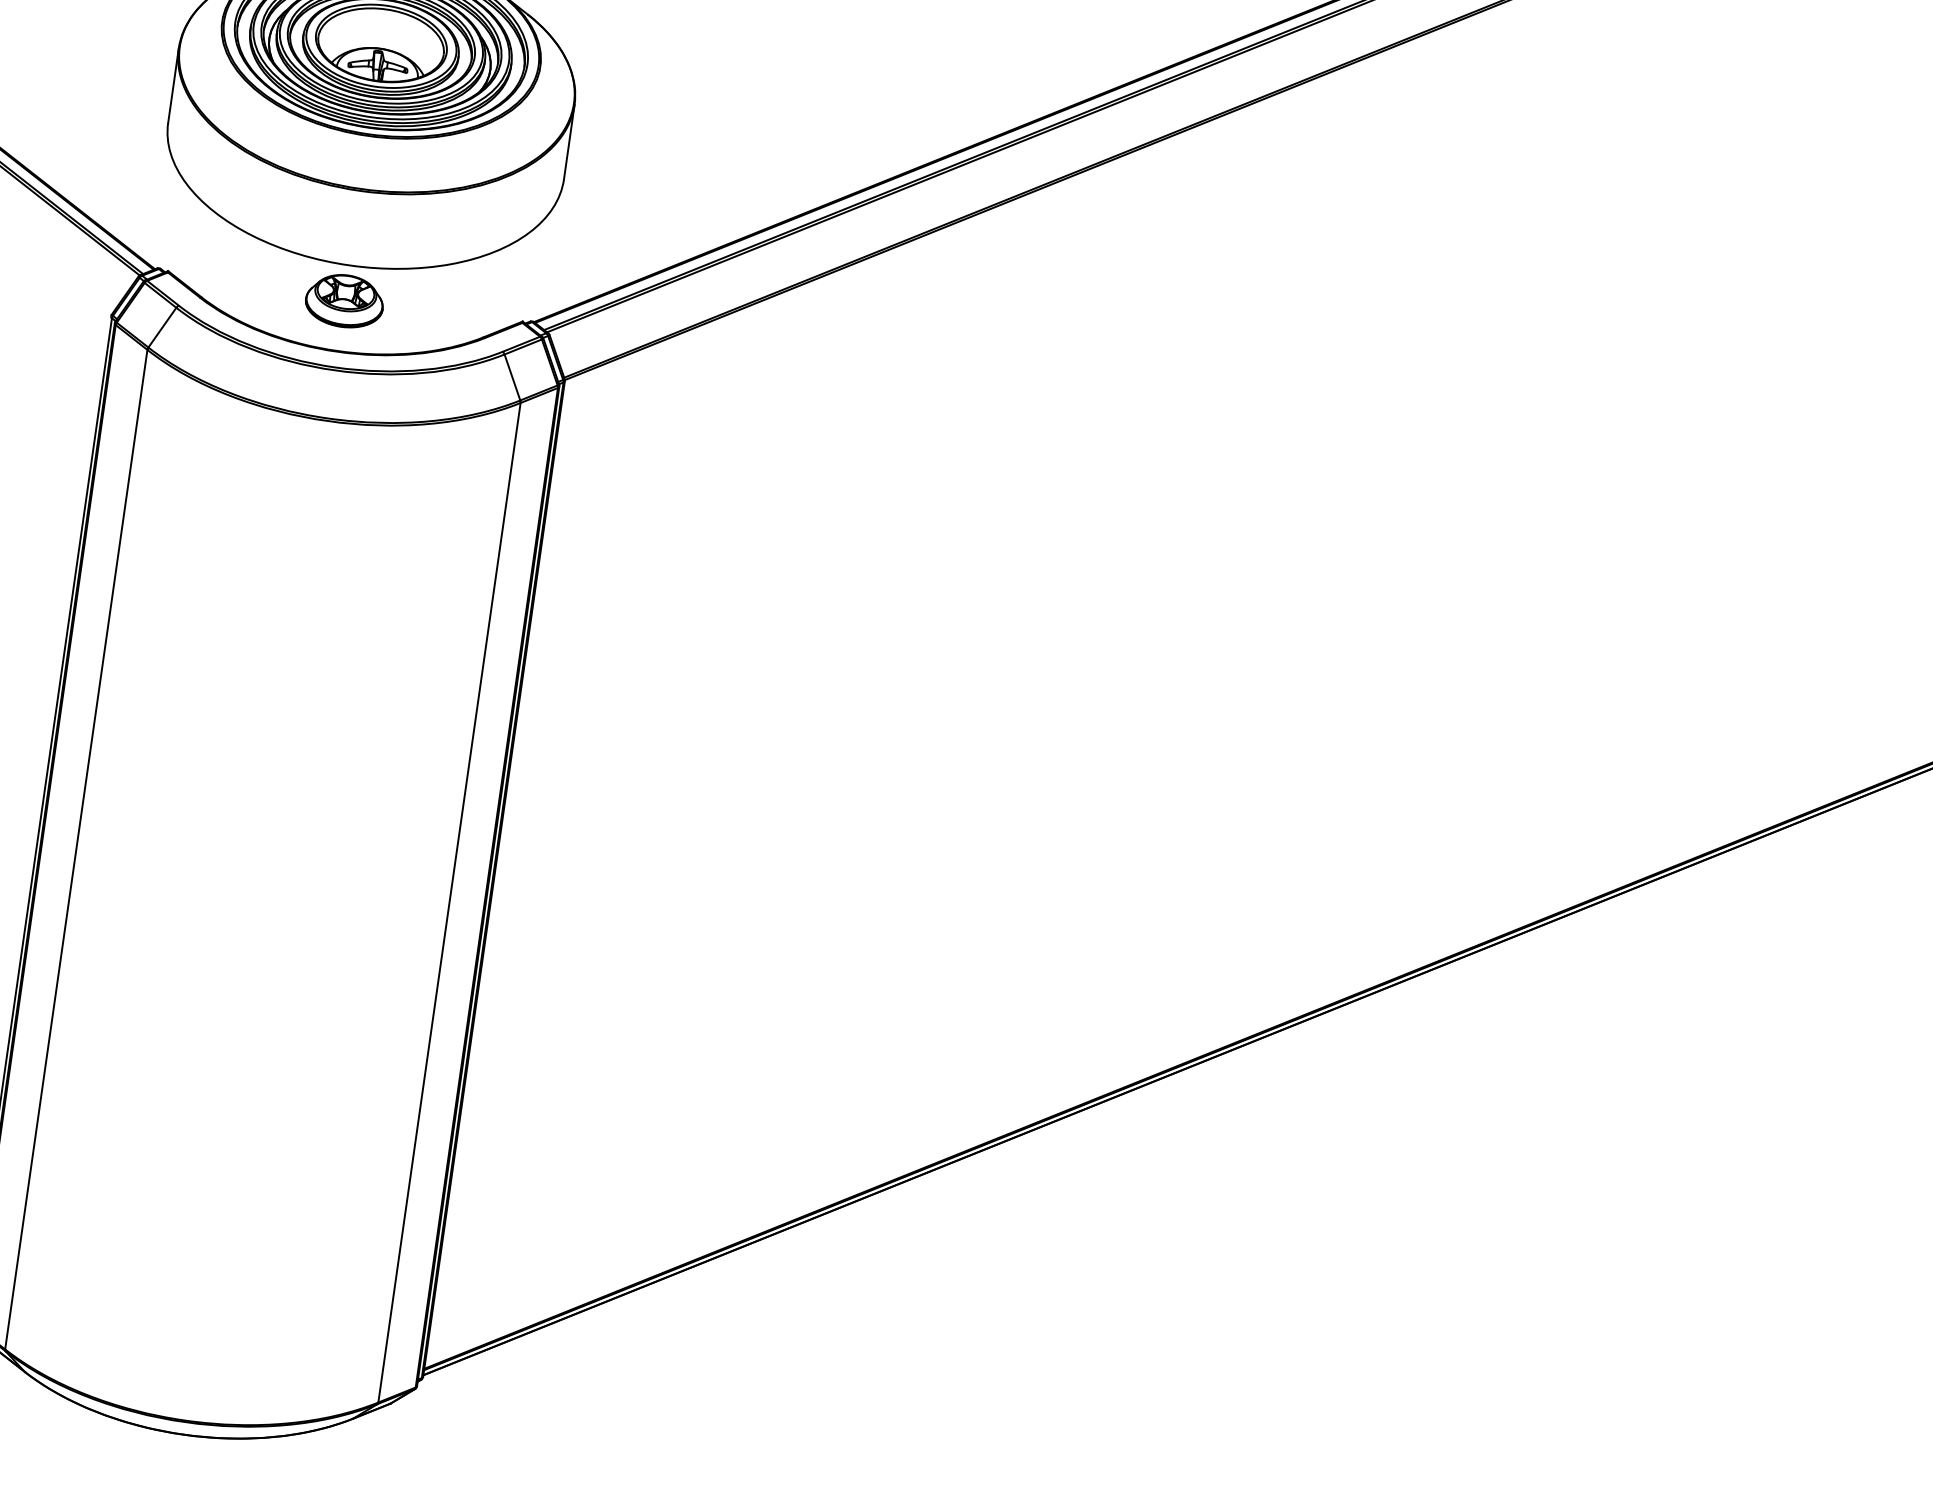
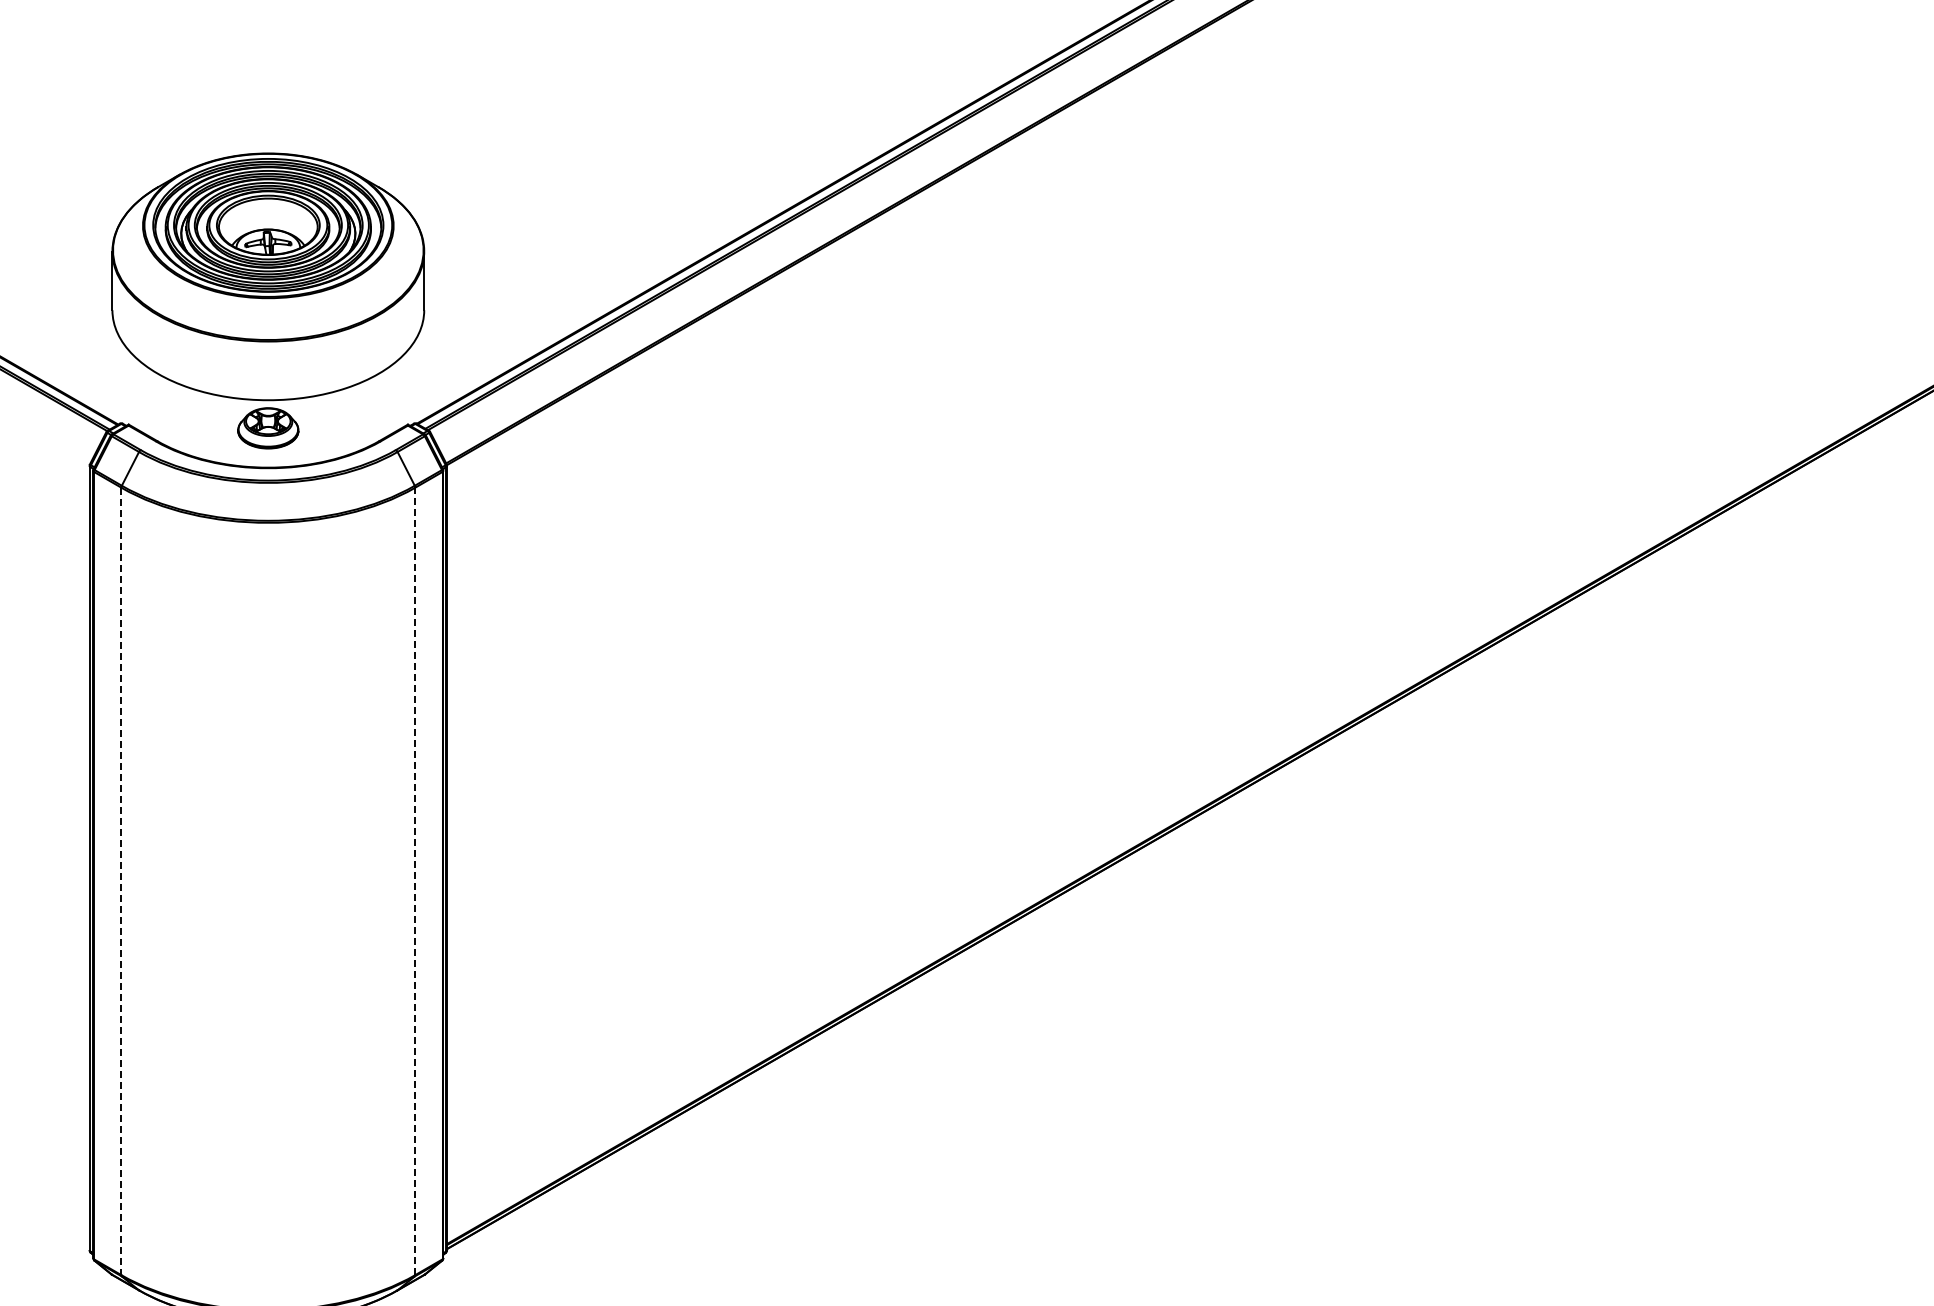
line: (76, 849) -> (121, 881), solid -> dashed
line: (449, 902) -> (415, 881), solid -> dashed

